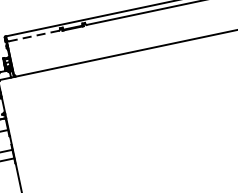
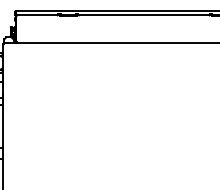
line: (33, 36) -> (37, 15), dashed -> solid

